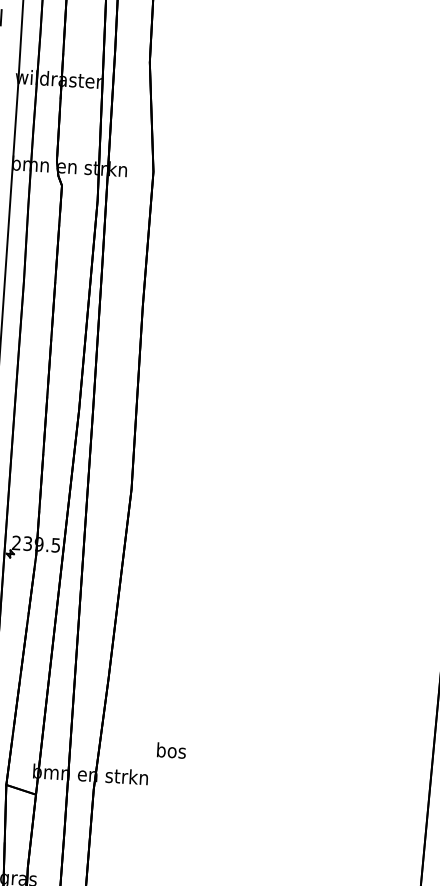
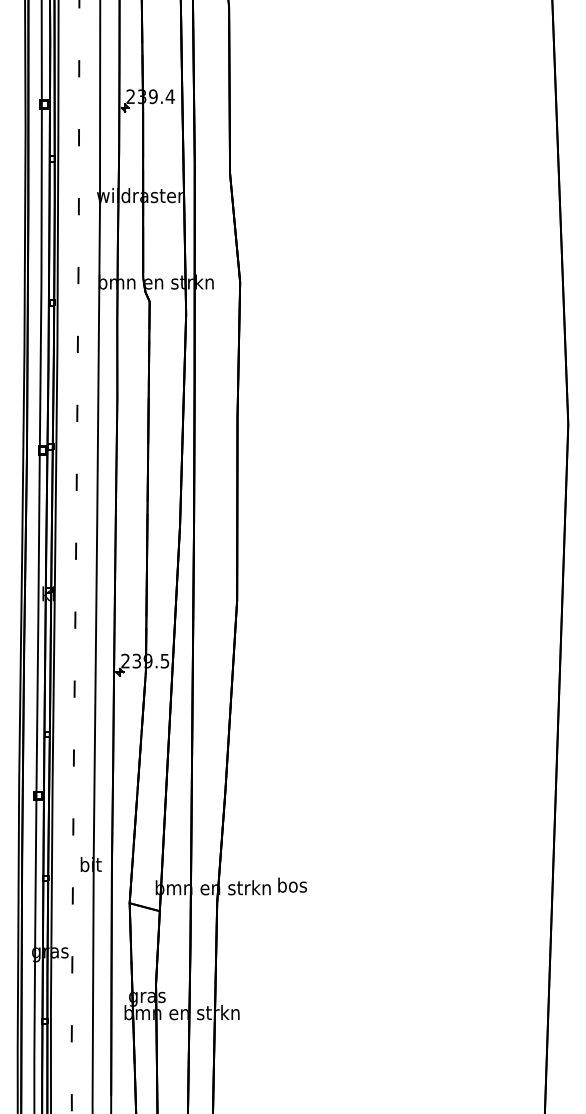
text: (171, 749) -> (292, 884), moved

